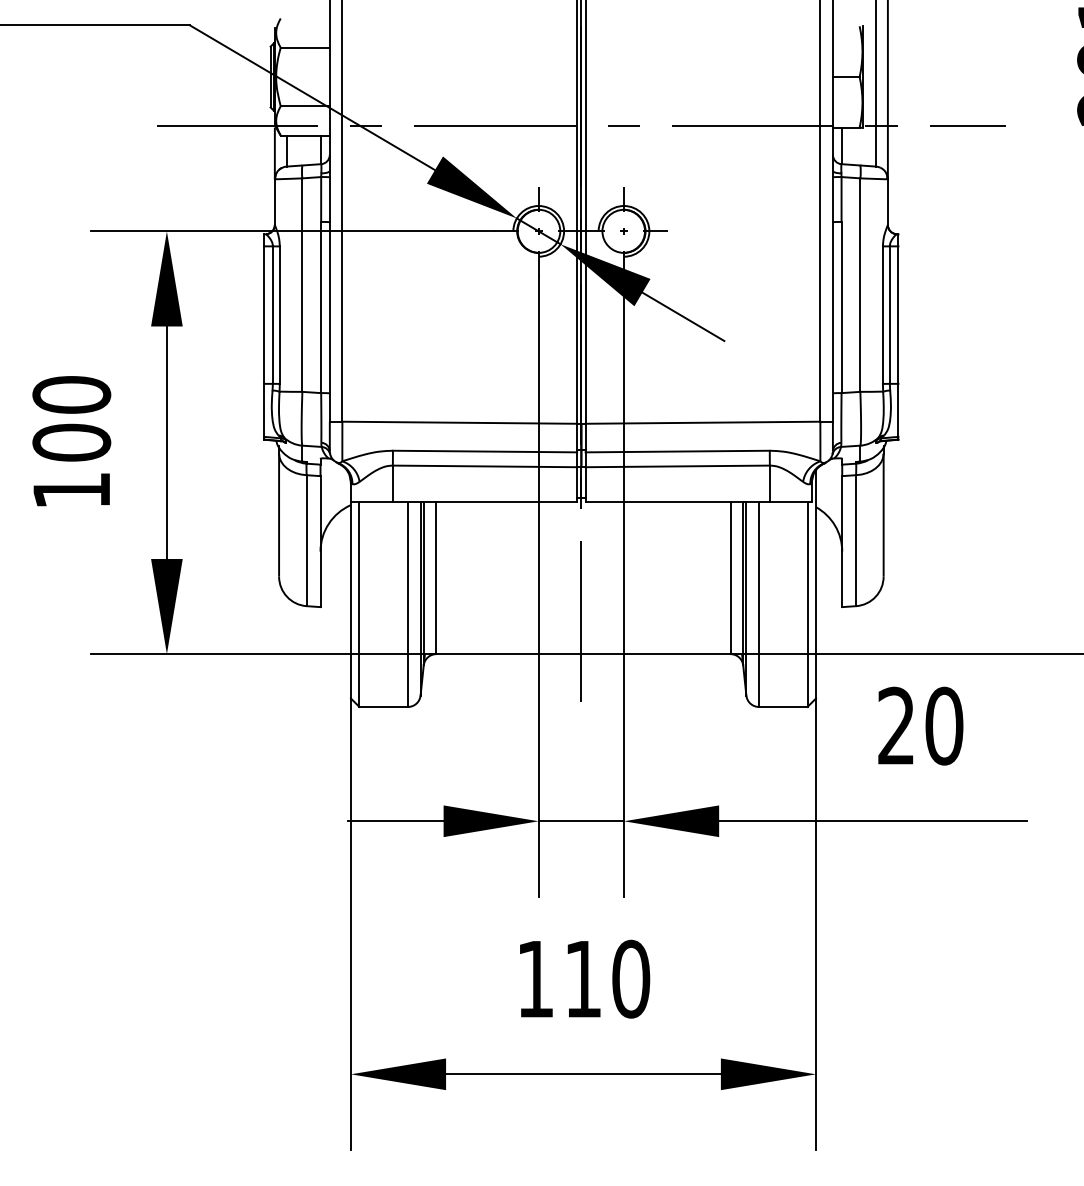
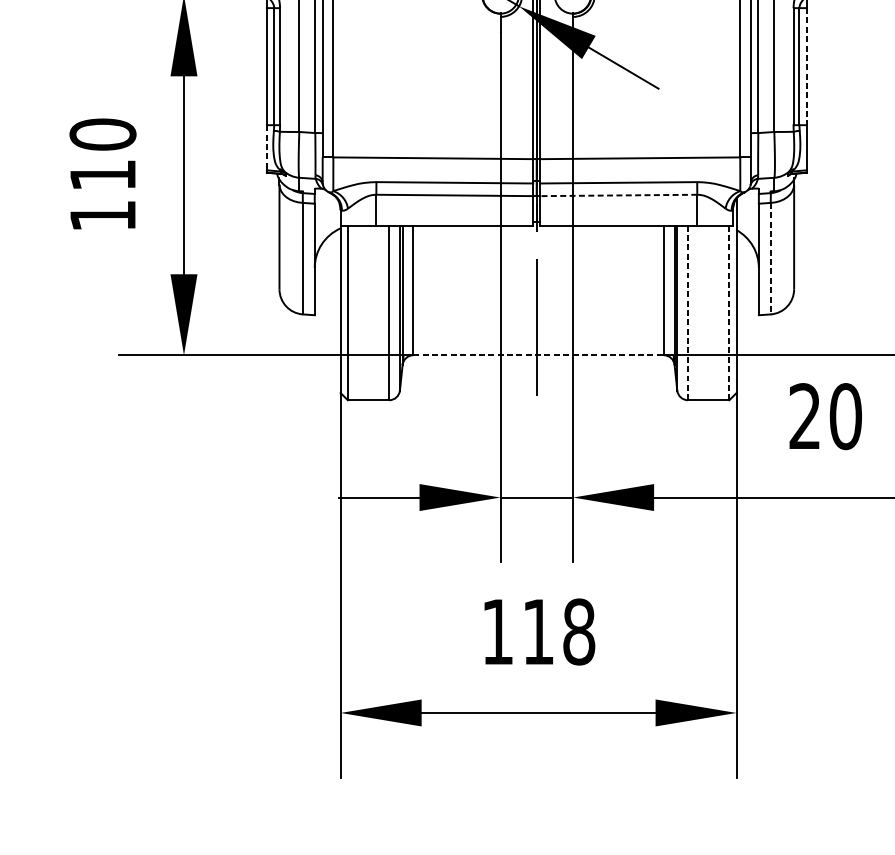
line: (898, 315) -> (806, 66), solid -> dashed
line: (264, 410) -> (267, 147), solid -> dashed
text: (71, 442) -> (102, 175), 100 -> 110
line: (677, 466) -> (618, 195), solid -> dashed
line: (856, 541) -> (771, 259), solid -> dashed
line: (759, 604) -> (688, 313), solid -> dashed
line: (807, 604) -> (729, 313), solid -> dashed
line: (583, 654) -> (538, 355), solid -> dashed
text: (631, 979) -> (579, 632), 110 -> 118

